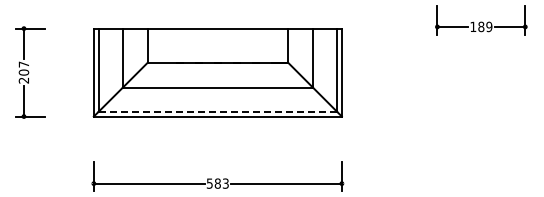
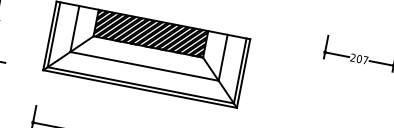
text: (481, 26) -> (359, 58), 189 -> 207
hatch: (217, 45) -> (150, 33), added
line: (218, 111) -> (141, 85), dashed -> solid

